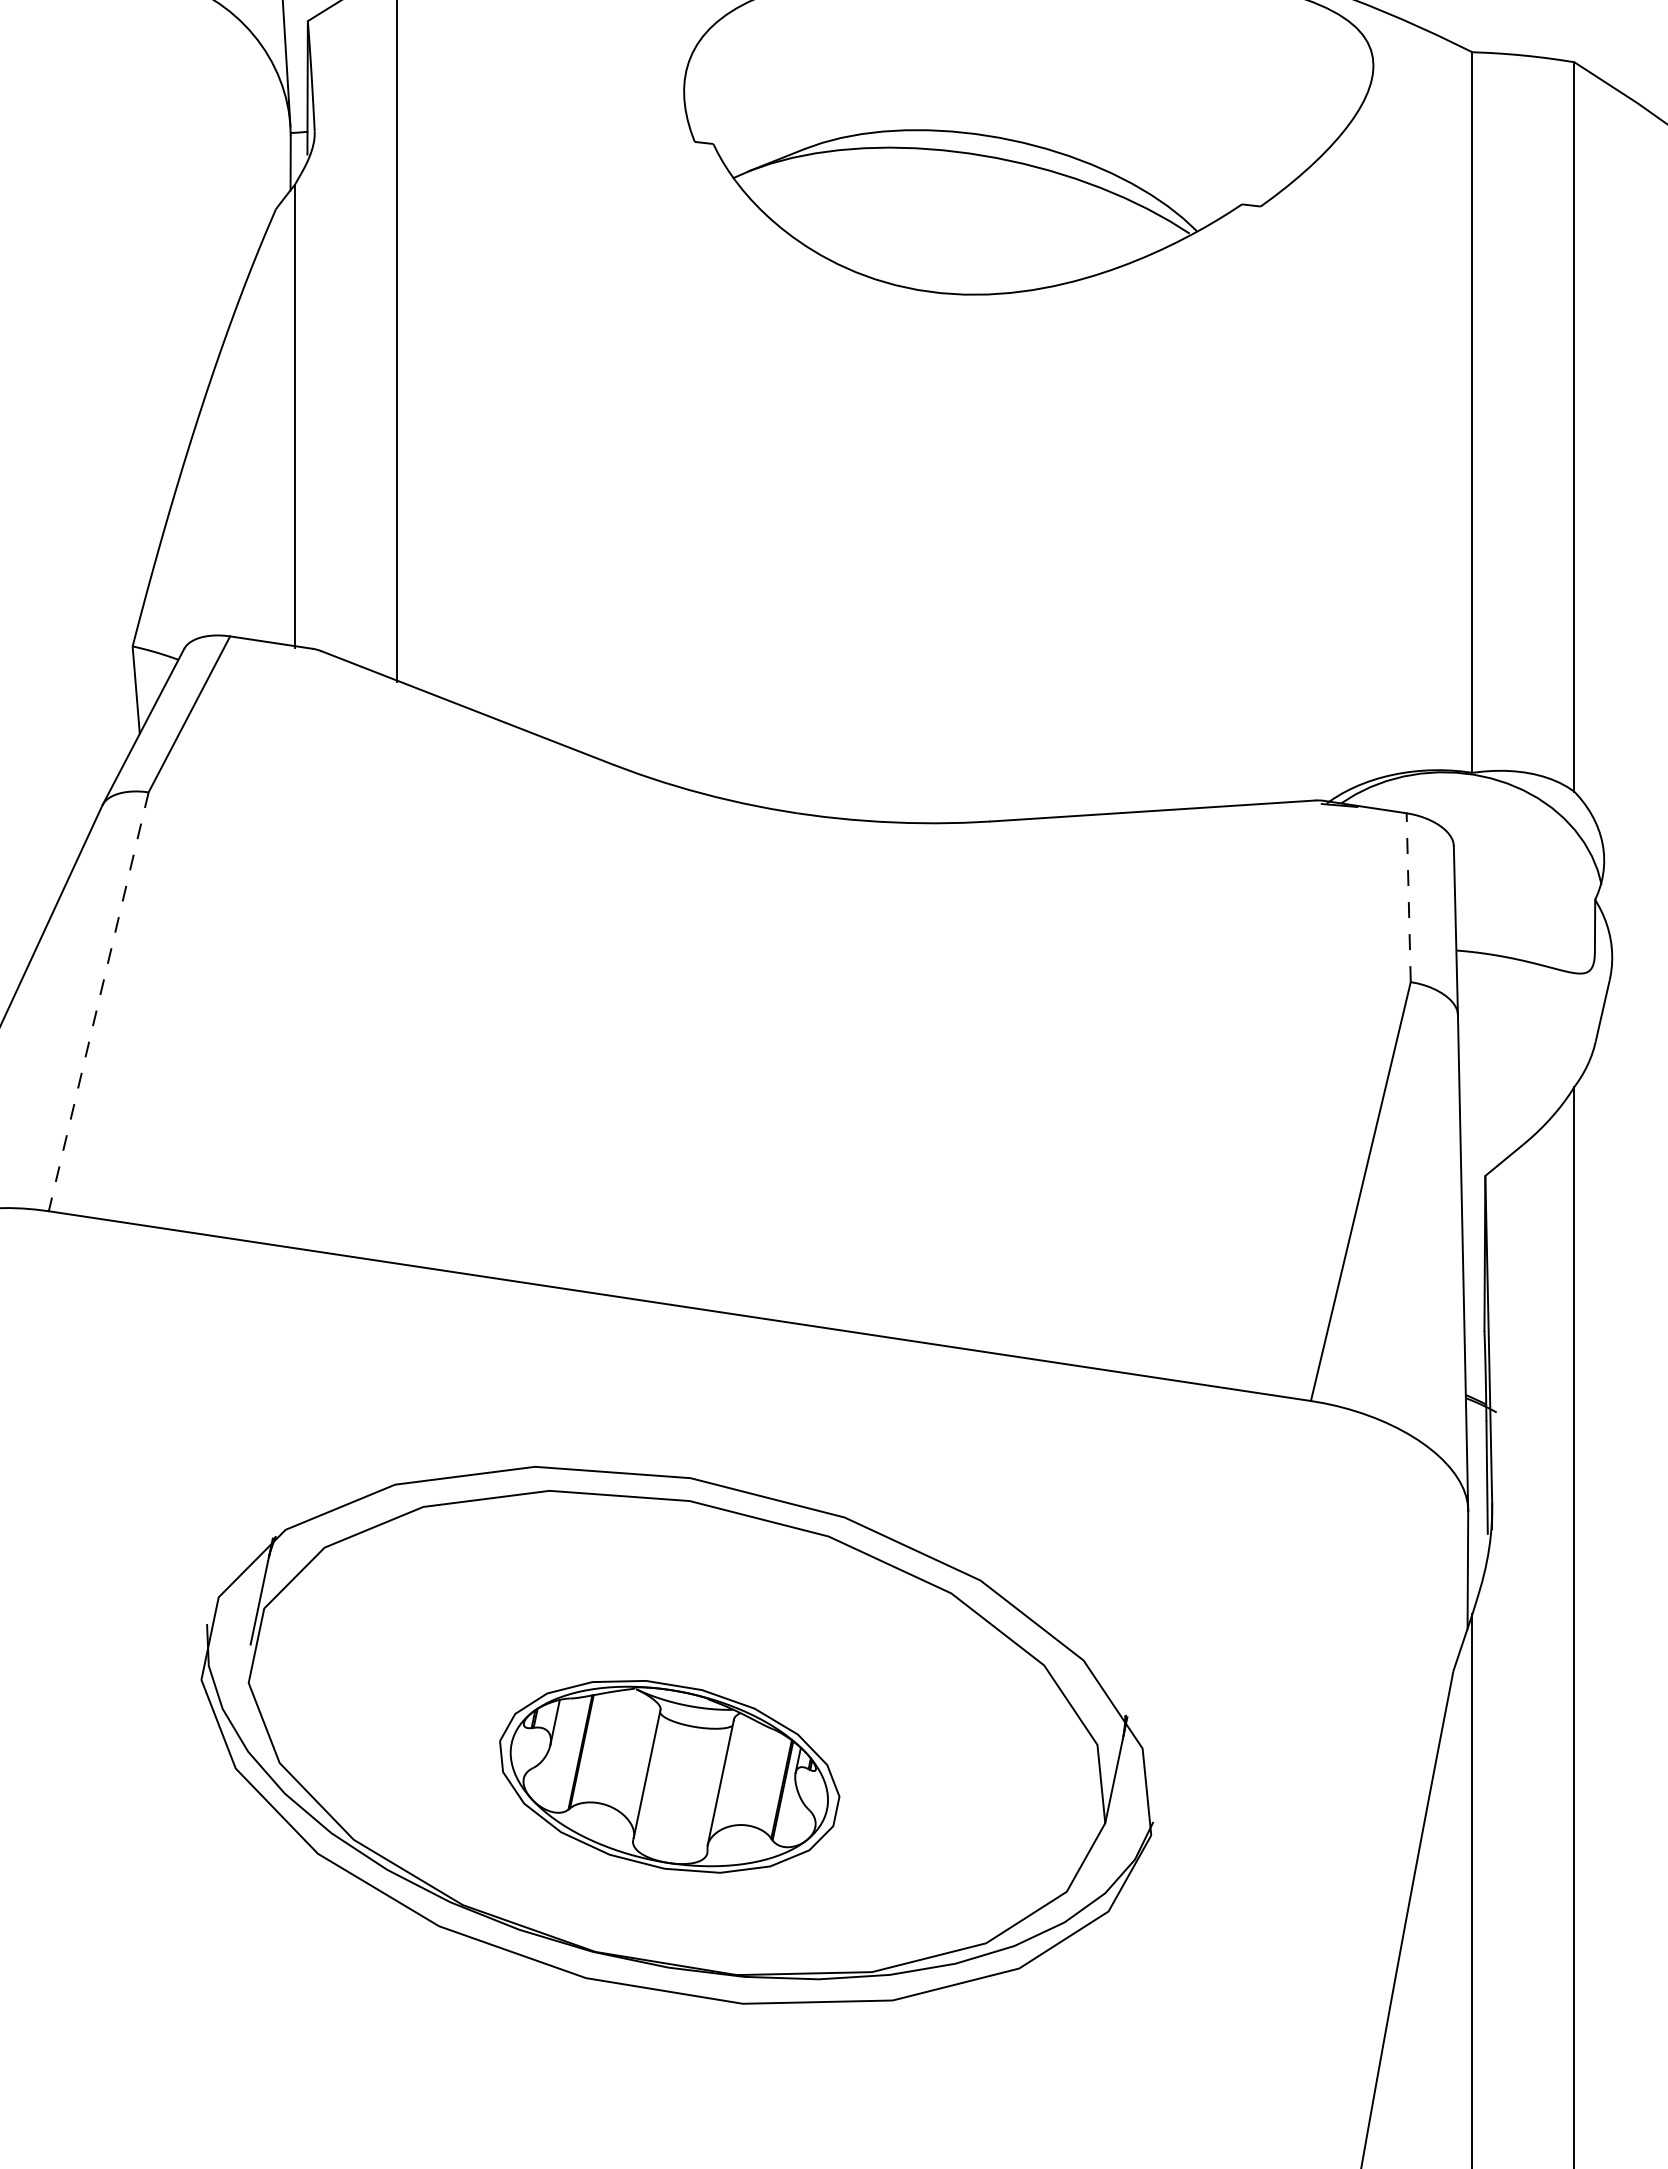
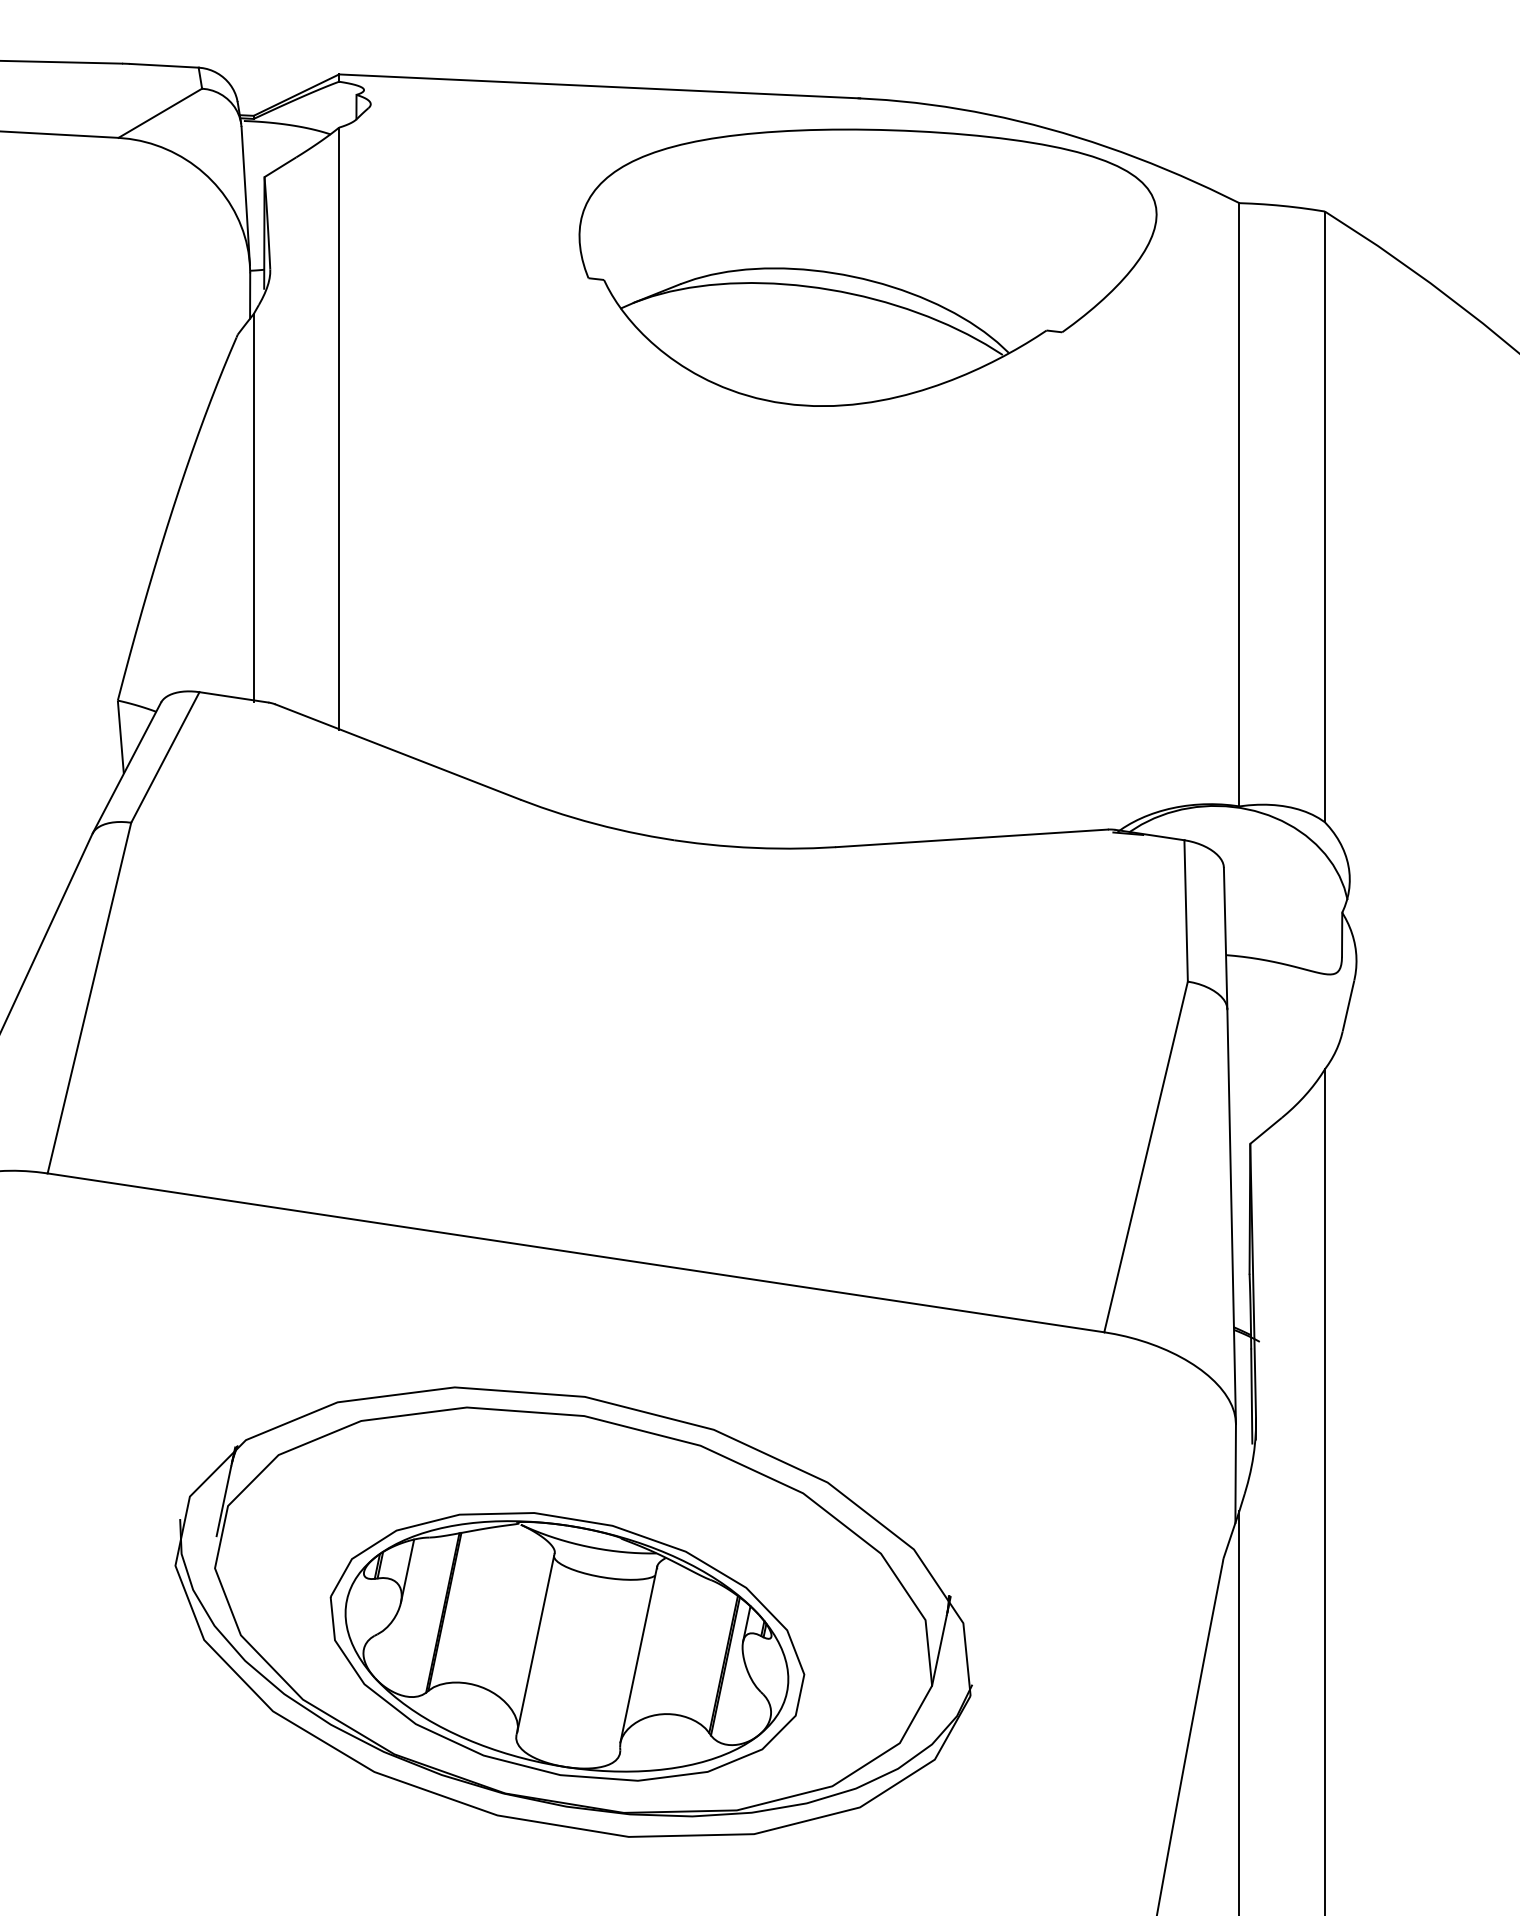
line: (1409, 897) -> (1186, 910), dashed -> solid
line: (98, 1002) -> (89, 998), dashed -> solid
part: (669, 1776) -> (567, 1646), size x1.67

